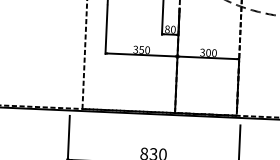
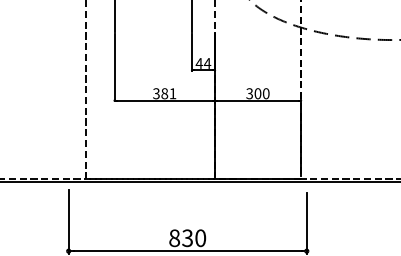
text: (170, 29) -> (203, 63), 80 -> 44
text: (144, 49) -> (168, 93), 350 -> 381

